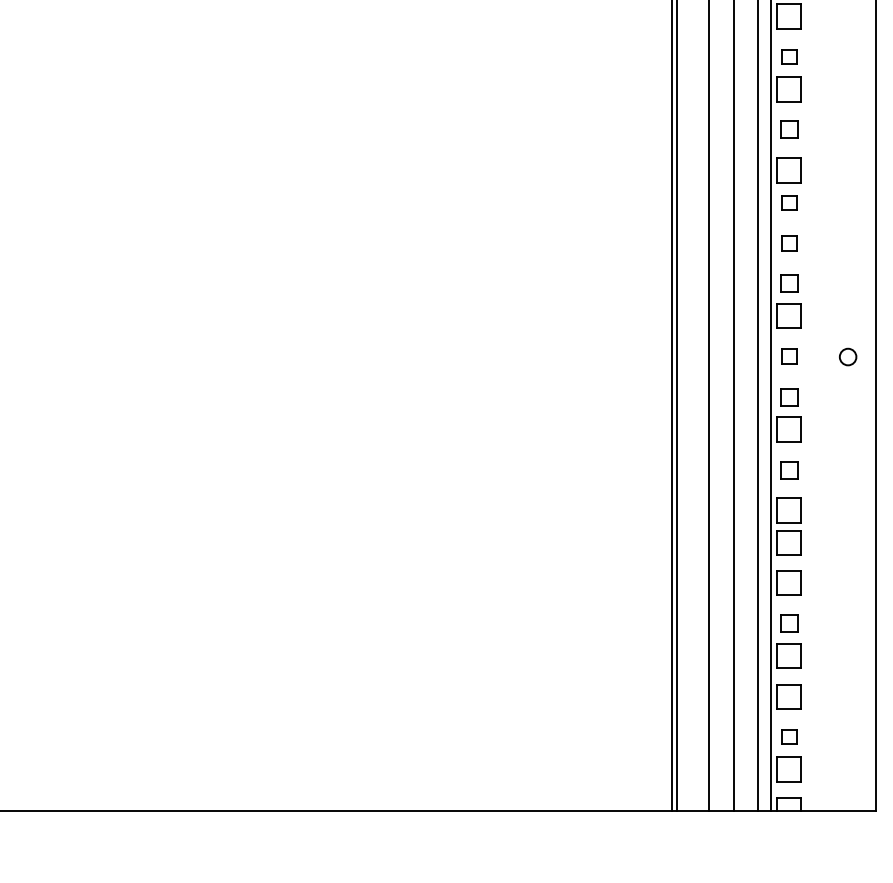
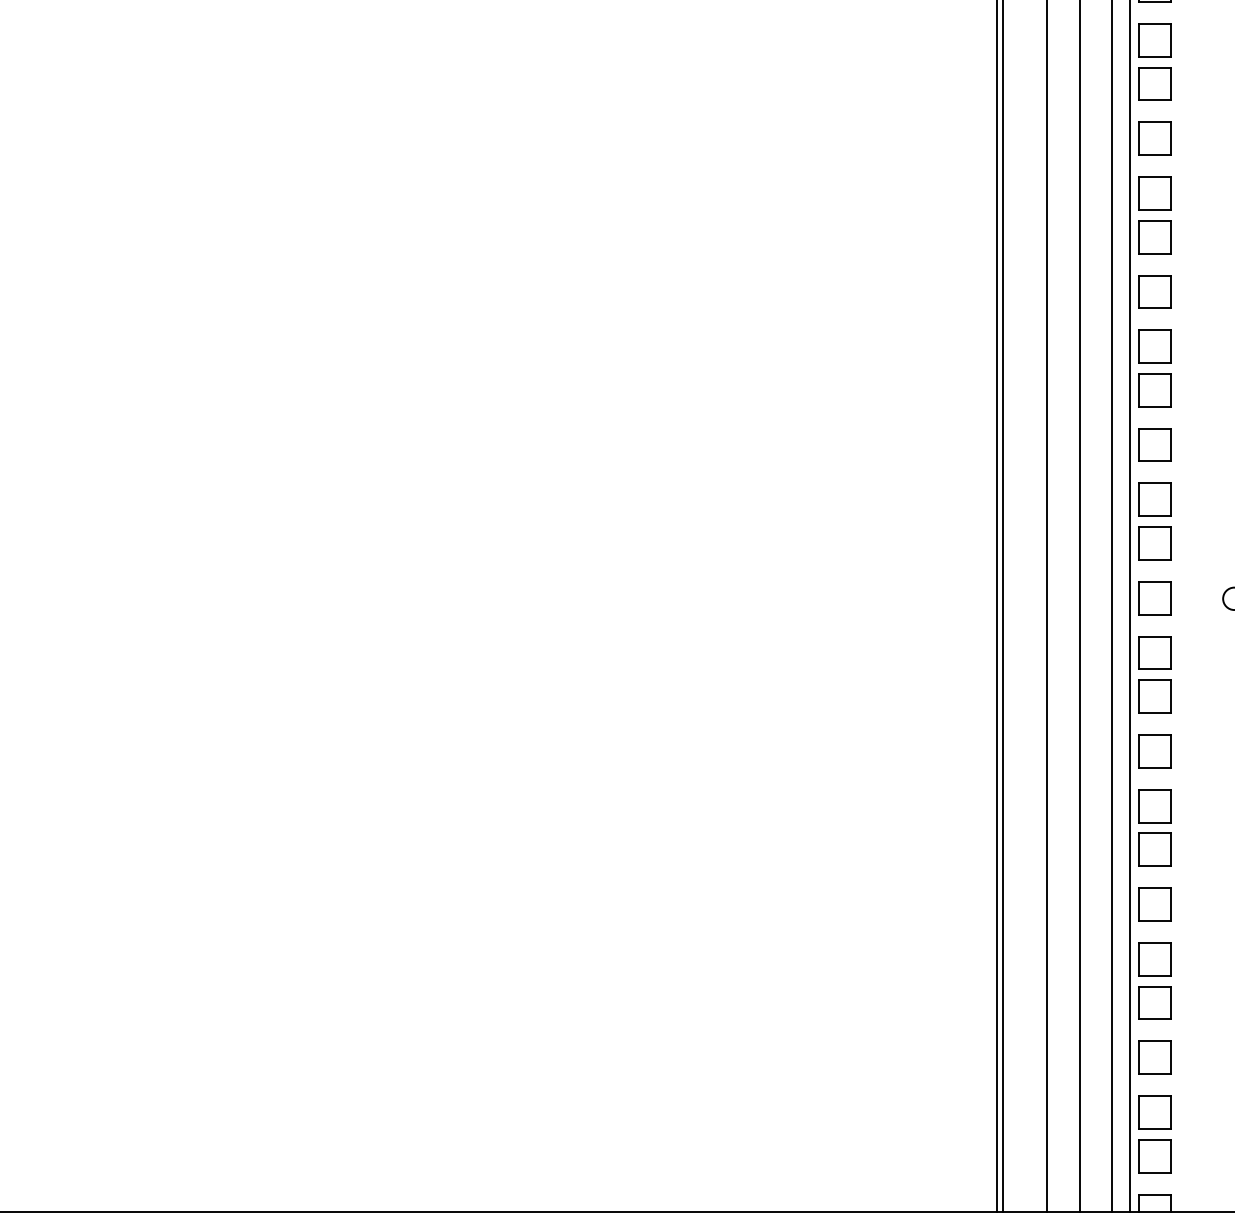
part: (789, 57) -> (1154, 193), size x1.67
part: (789, 129) -> (1154, 291), size x1.43
part: (789, 202) -> (1154, 390), size x1.67
part: (789, 242) -> (1154, 444), size x1.67
part: (789, 283) -> (1154, 499), size x1.43
part: (789, 356) -> (1154, 598), size x1.67
part: (789, 396) -> (1154, 652), size x1.43
part: (789, 470) -> (1154, 751), size x1.43
part: (789, 623) -> (1154, 959), size x1.43
part: (789, 737) -> (1154, 1112), size x1.67

